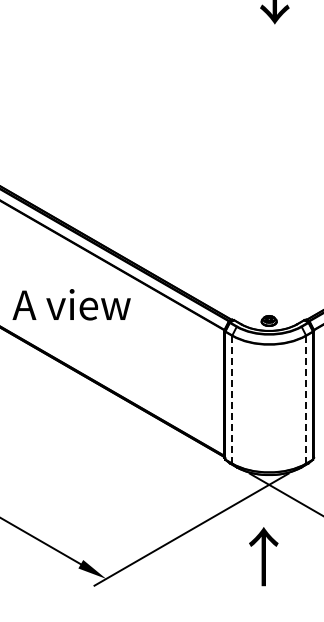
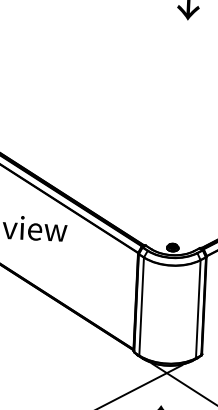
line: (232, 399) -> (141, 306), dashed -> solid
line: (306, 399) -> (198, 309), dashed -> solid

